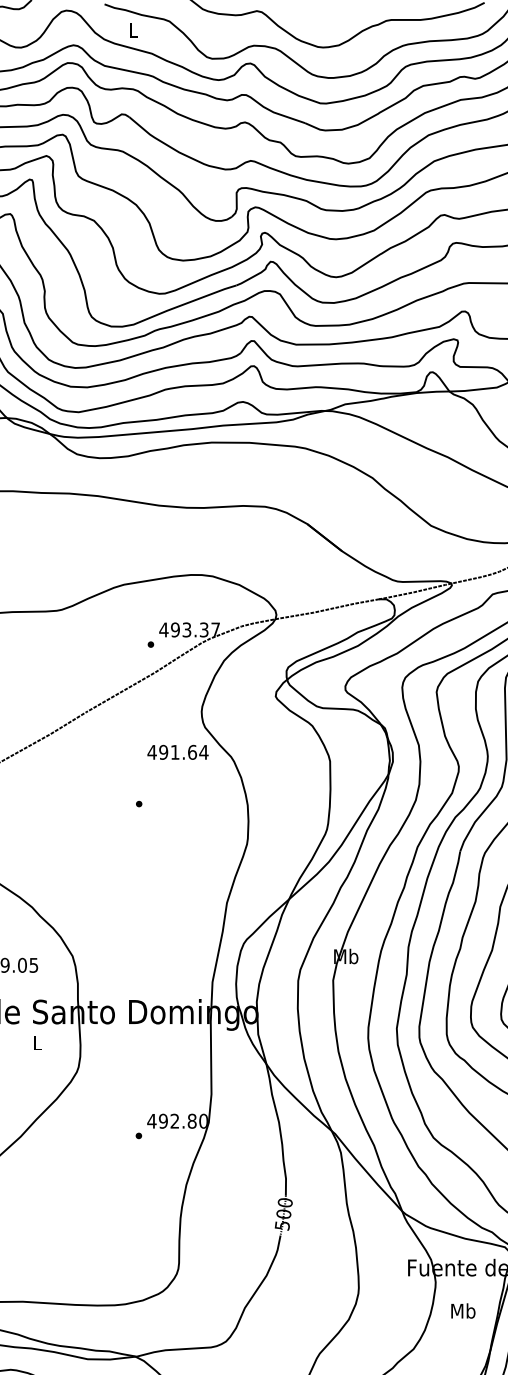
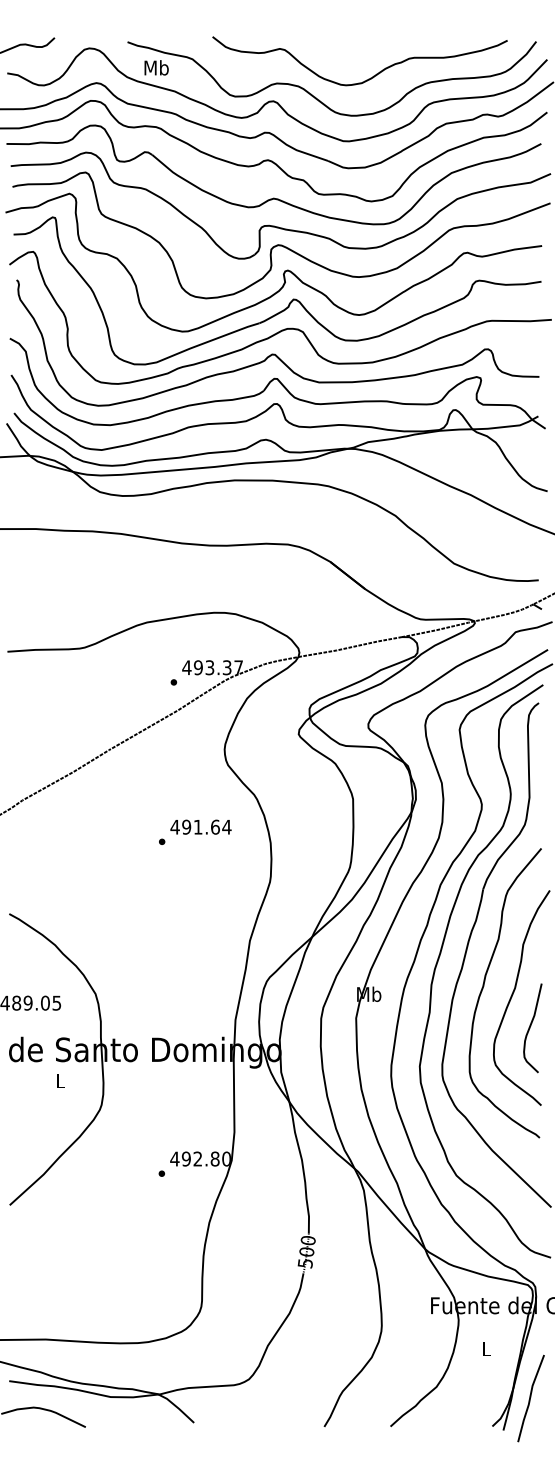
text: (133, 29) -> (156, 67), L -> Mb
text: (177, 751) -> (200, 826), moved
text: (463, 1310) -> (486, 1348), Mb -> L

